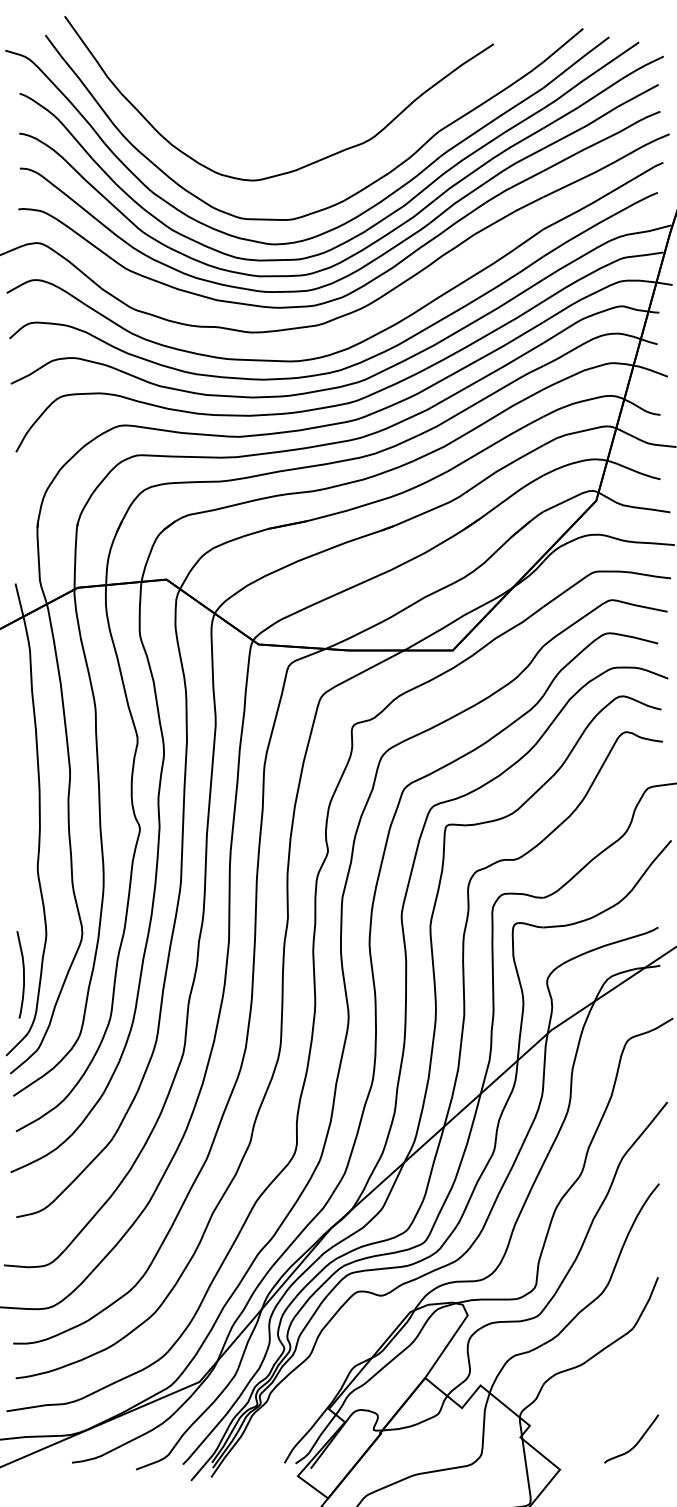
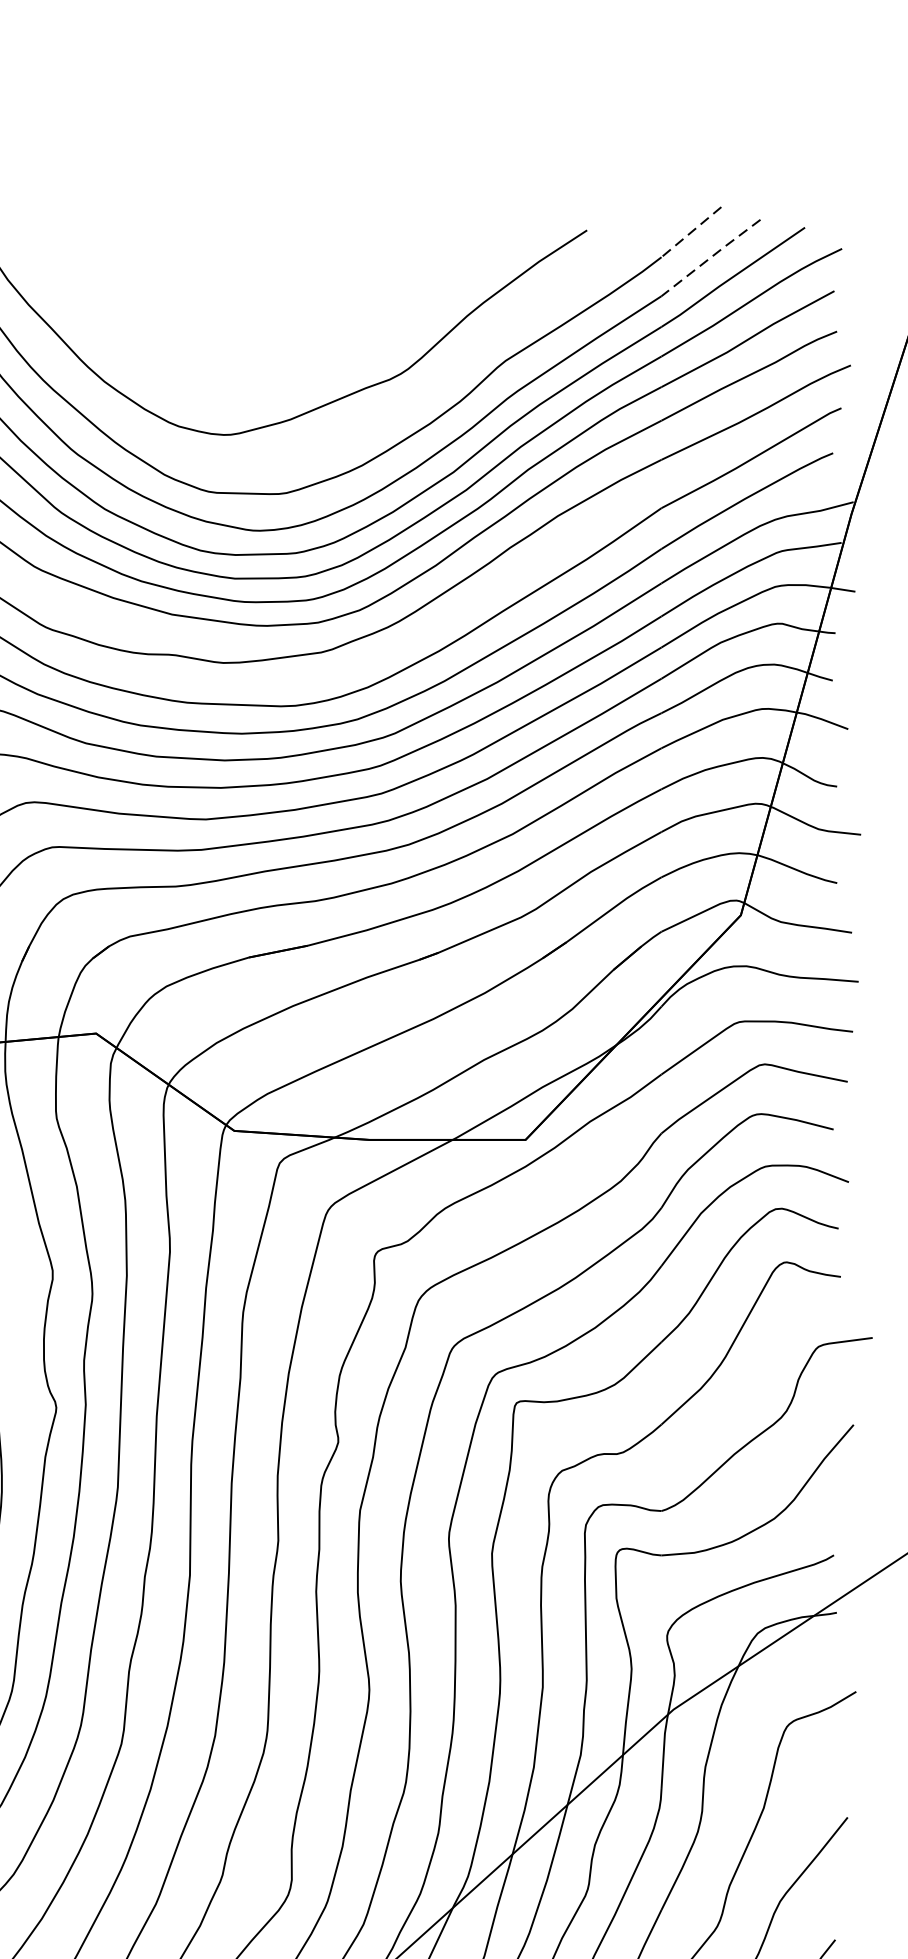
line: (562, 45) -> (690, 232), solid -> dashed
line: (576, 61) -> (711, 256), solid -> dashed

